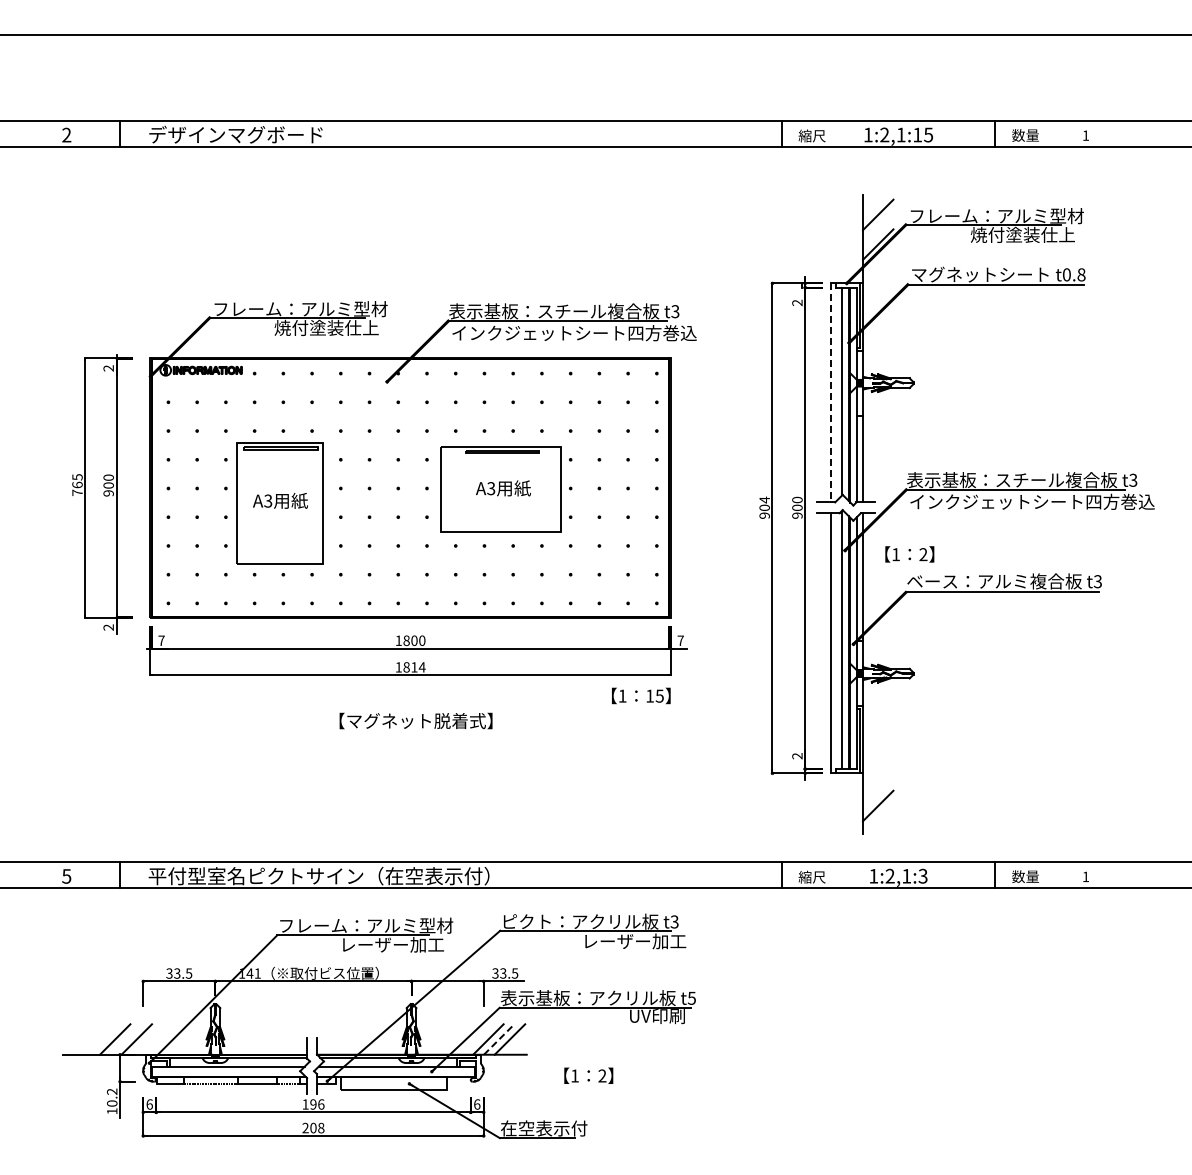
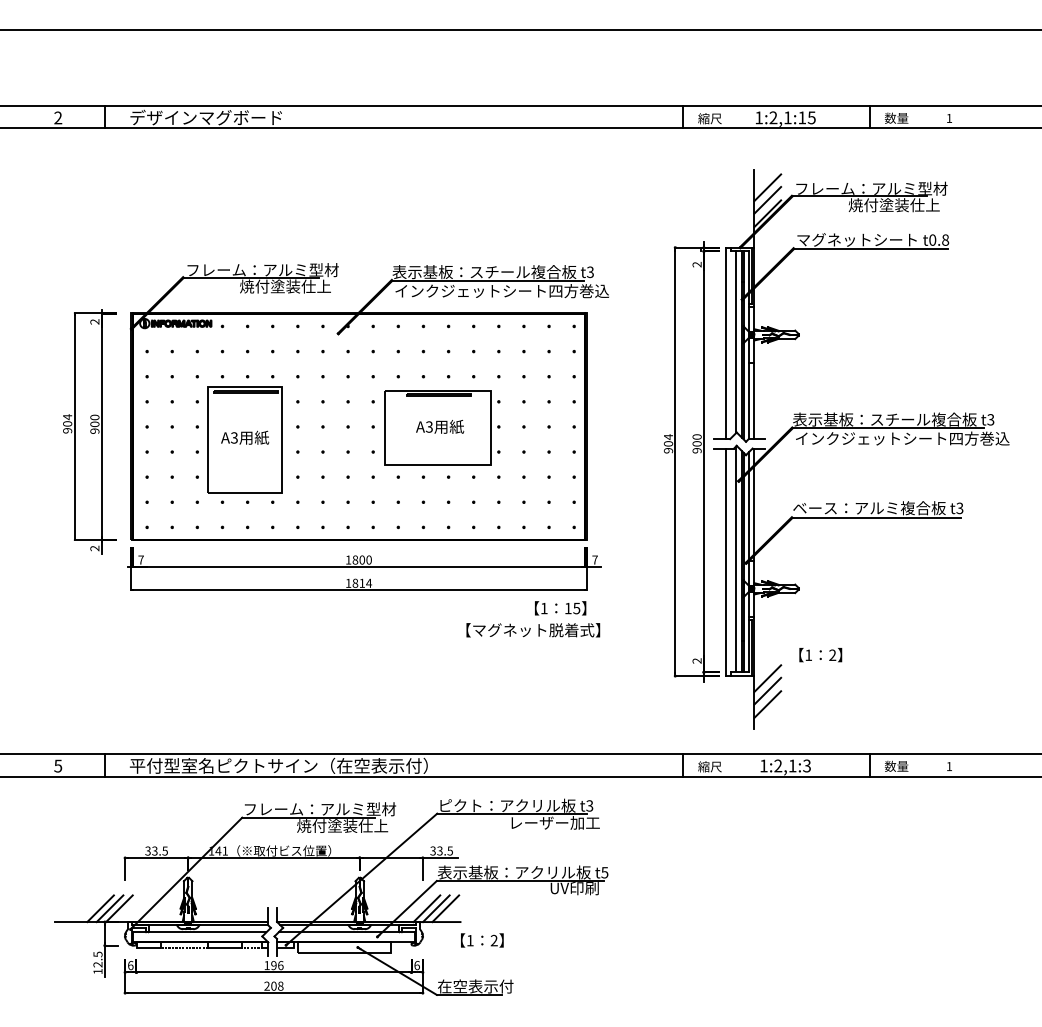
line: (877, 229) -> (767, 200), added
line: (830, 392) -> (726, 342), dashed -> solid
text: (77, 484) -> (67, 423), 765 -> 904
text: (909, 554) -> (820, 655), moved
text: (415, 720) -> (532, 629), moved
line: (877, 776) -> (767, 678), added
line: (877, 790) -> (767, 691), added
text: (391, 944) -> (342, 825), レーザー加工 -> 焼付塗装仕上
line: (125, 1039) -> (109, 908), added
line: (499, 1039) -> (436, 908), dashed -> solid
text: (588, 1075) -> (482, 940), moved
text: (112, 1097) -> (98, 959), 10.2 -> 12.5

